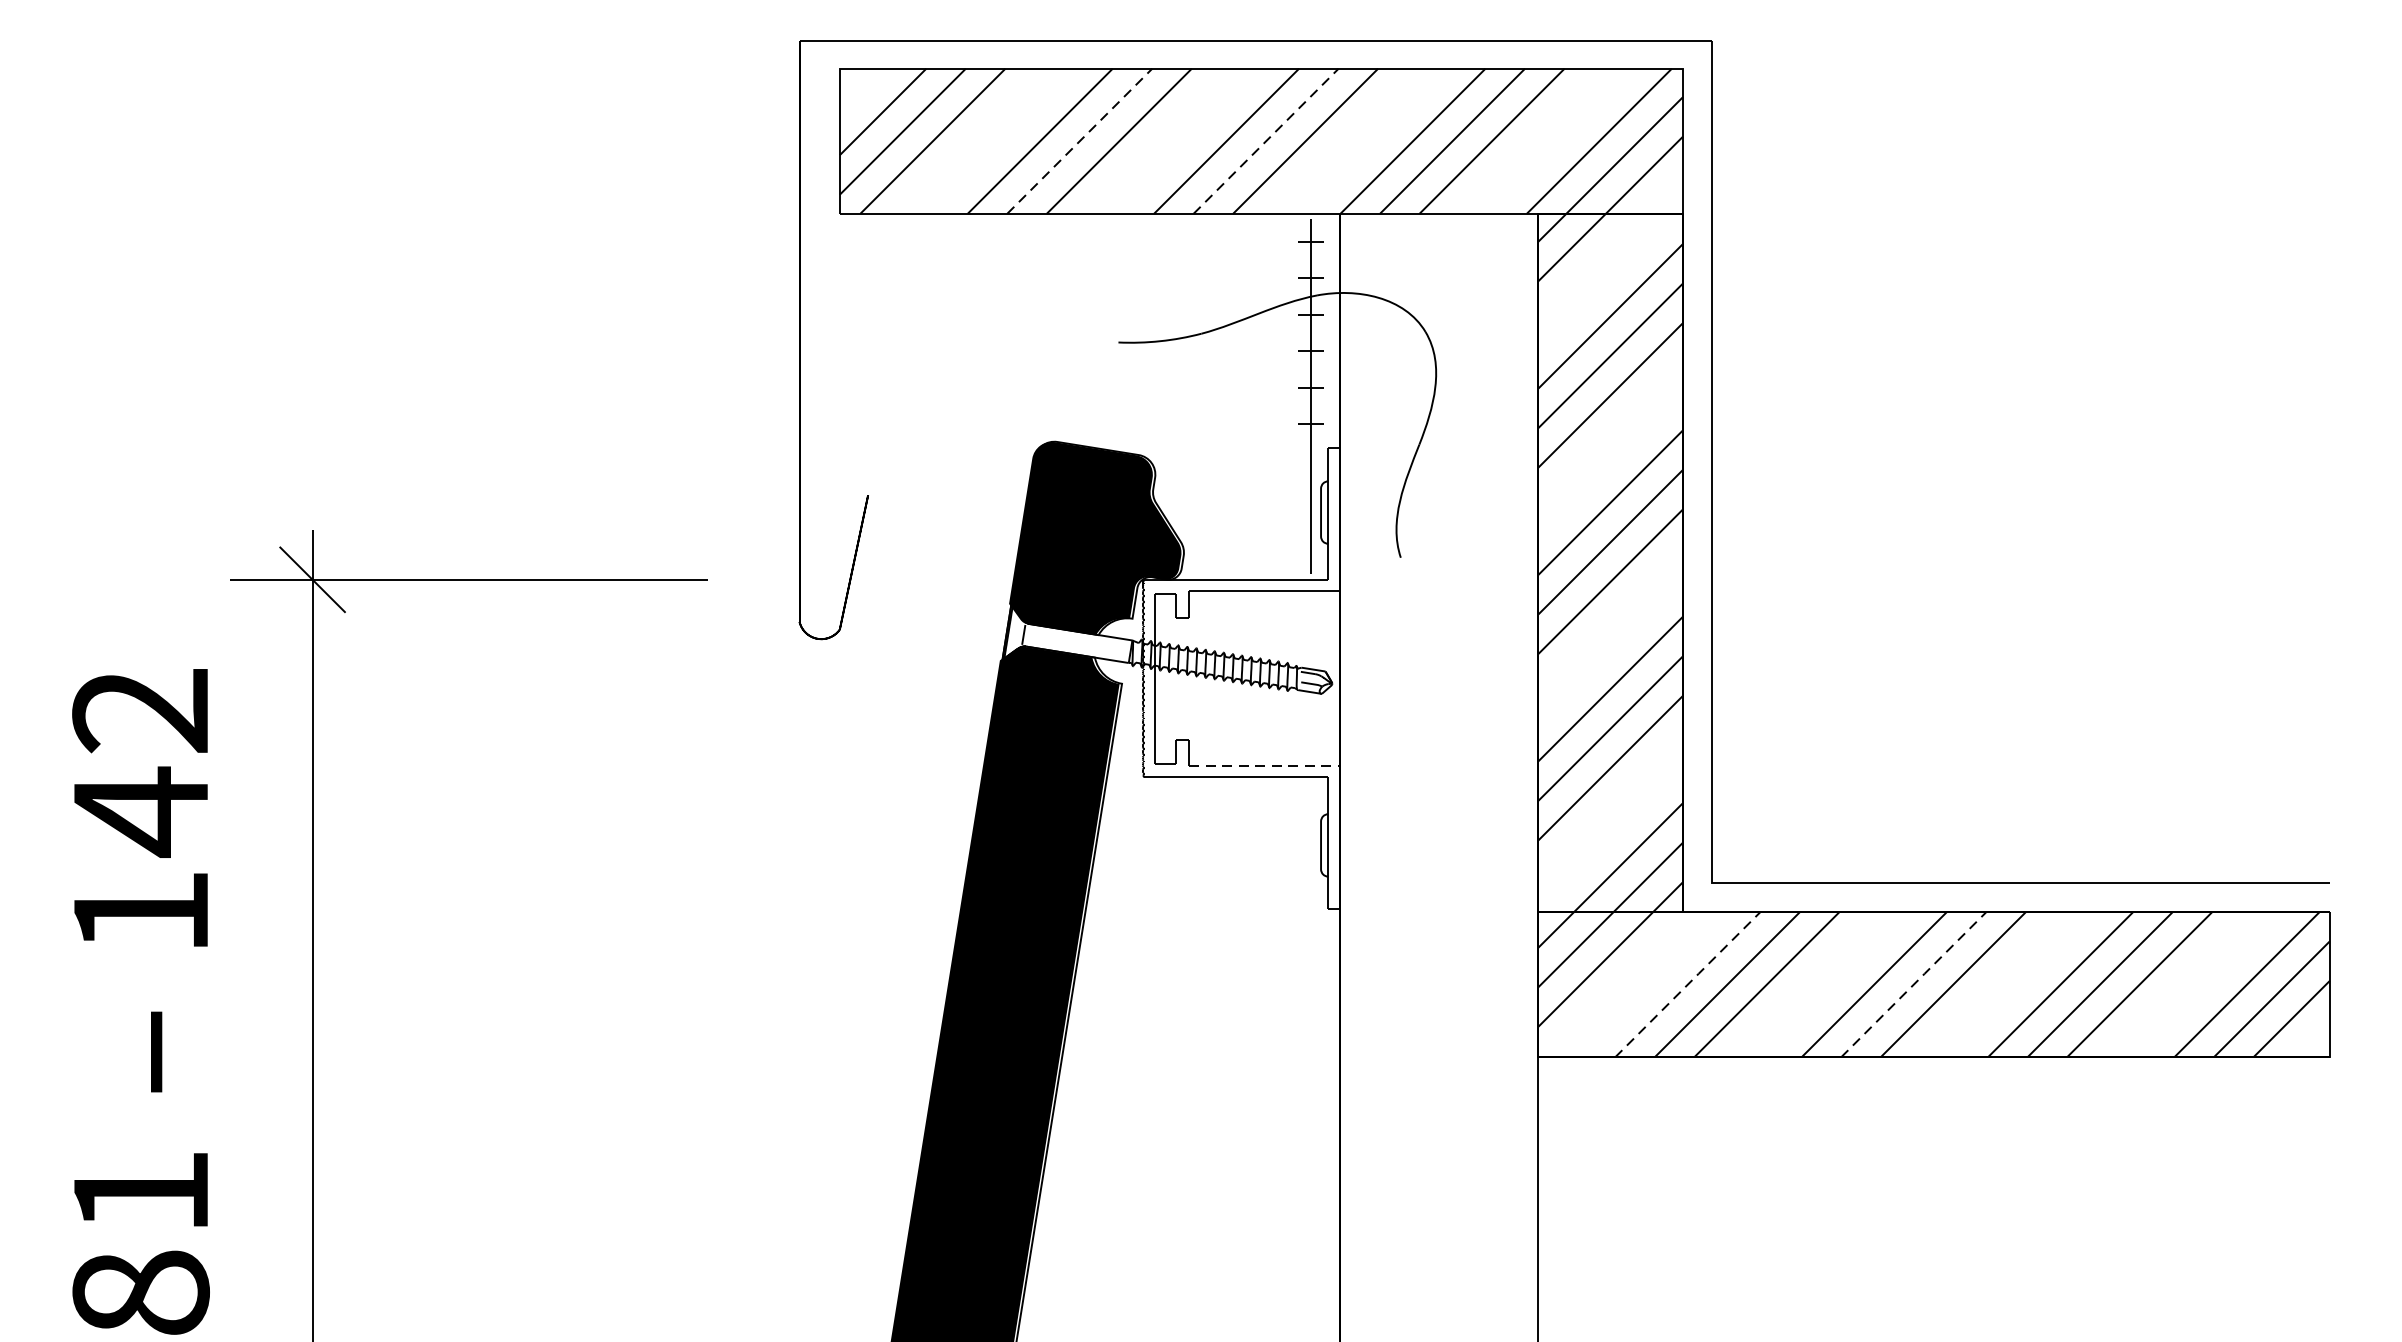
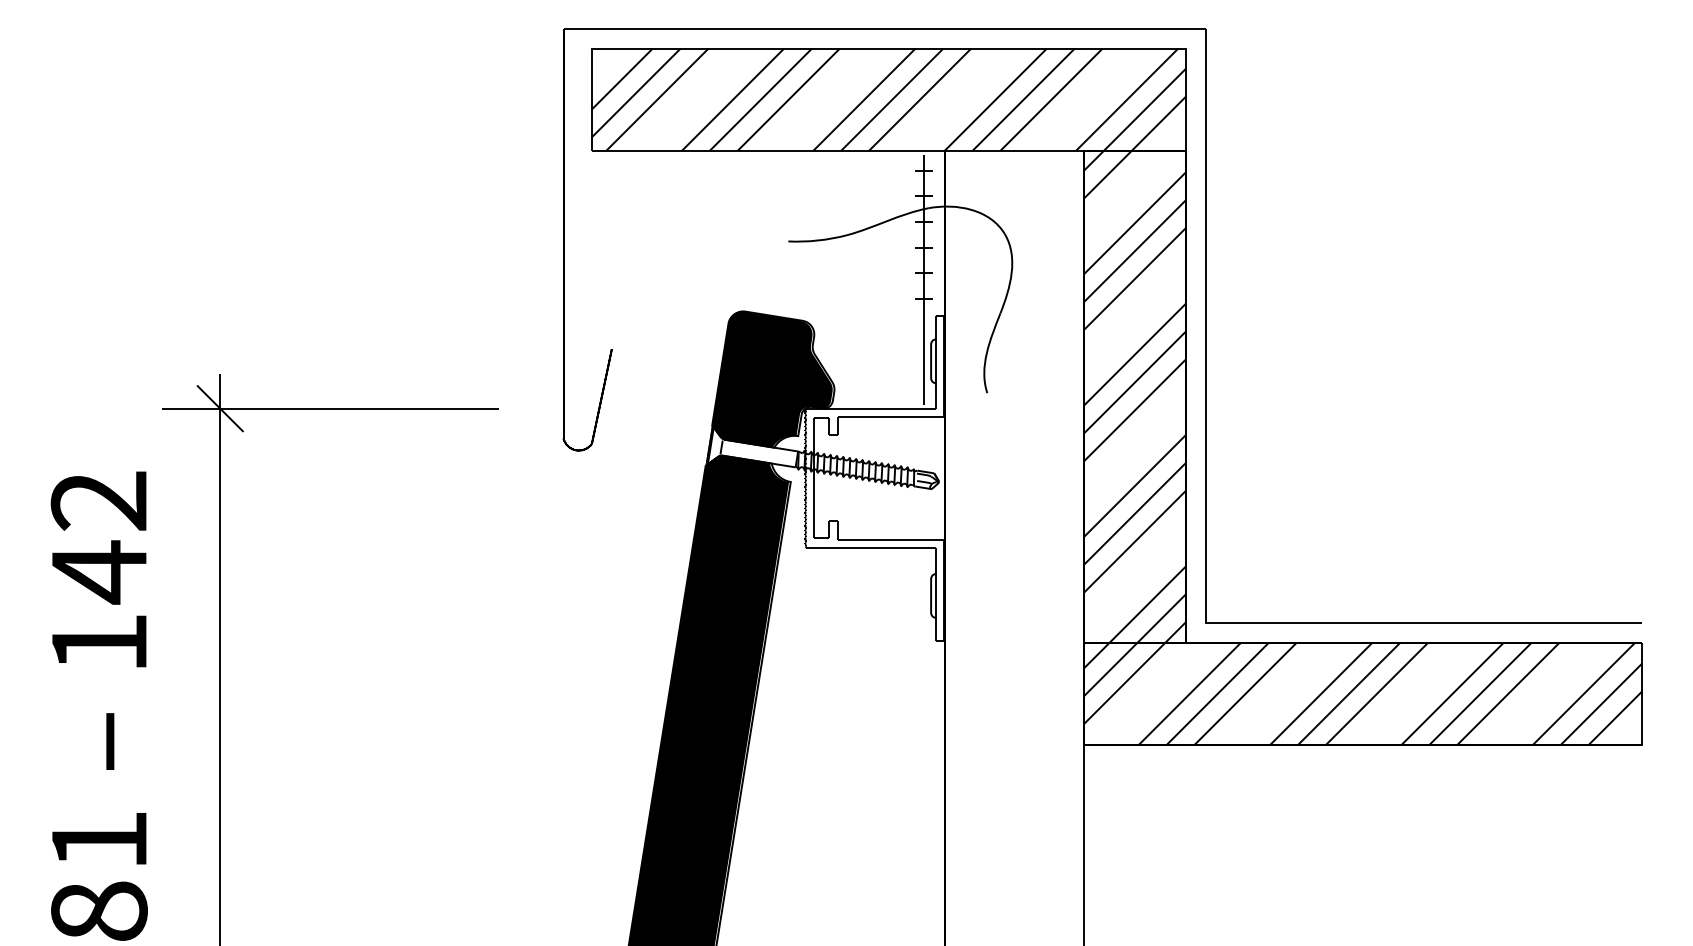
line: (1080, 141) -> (761, 99), dashed -> solid
line: (1266, 141) -> (892, 99), dashed -> solid
line: (1264, 765) -> (891, 539), dashed -> solid
line: (1689, 983) -> (1190, 693), dashed -> solid
line: (1914, 983) -> (1349, 693), dashed -> solid

